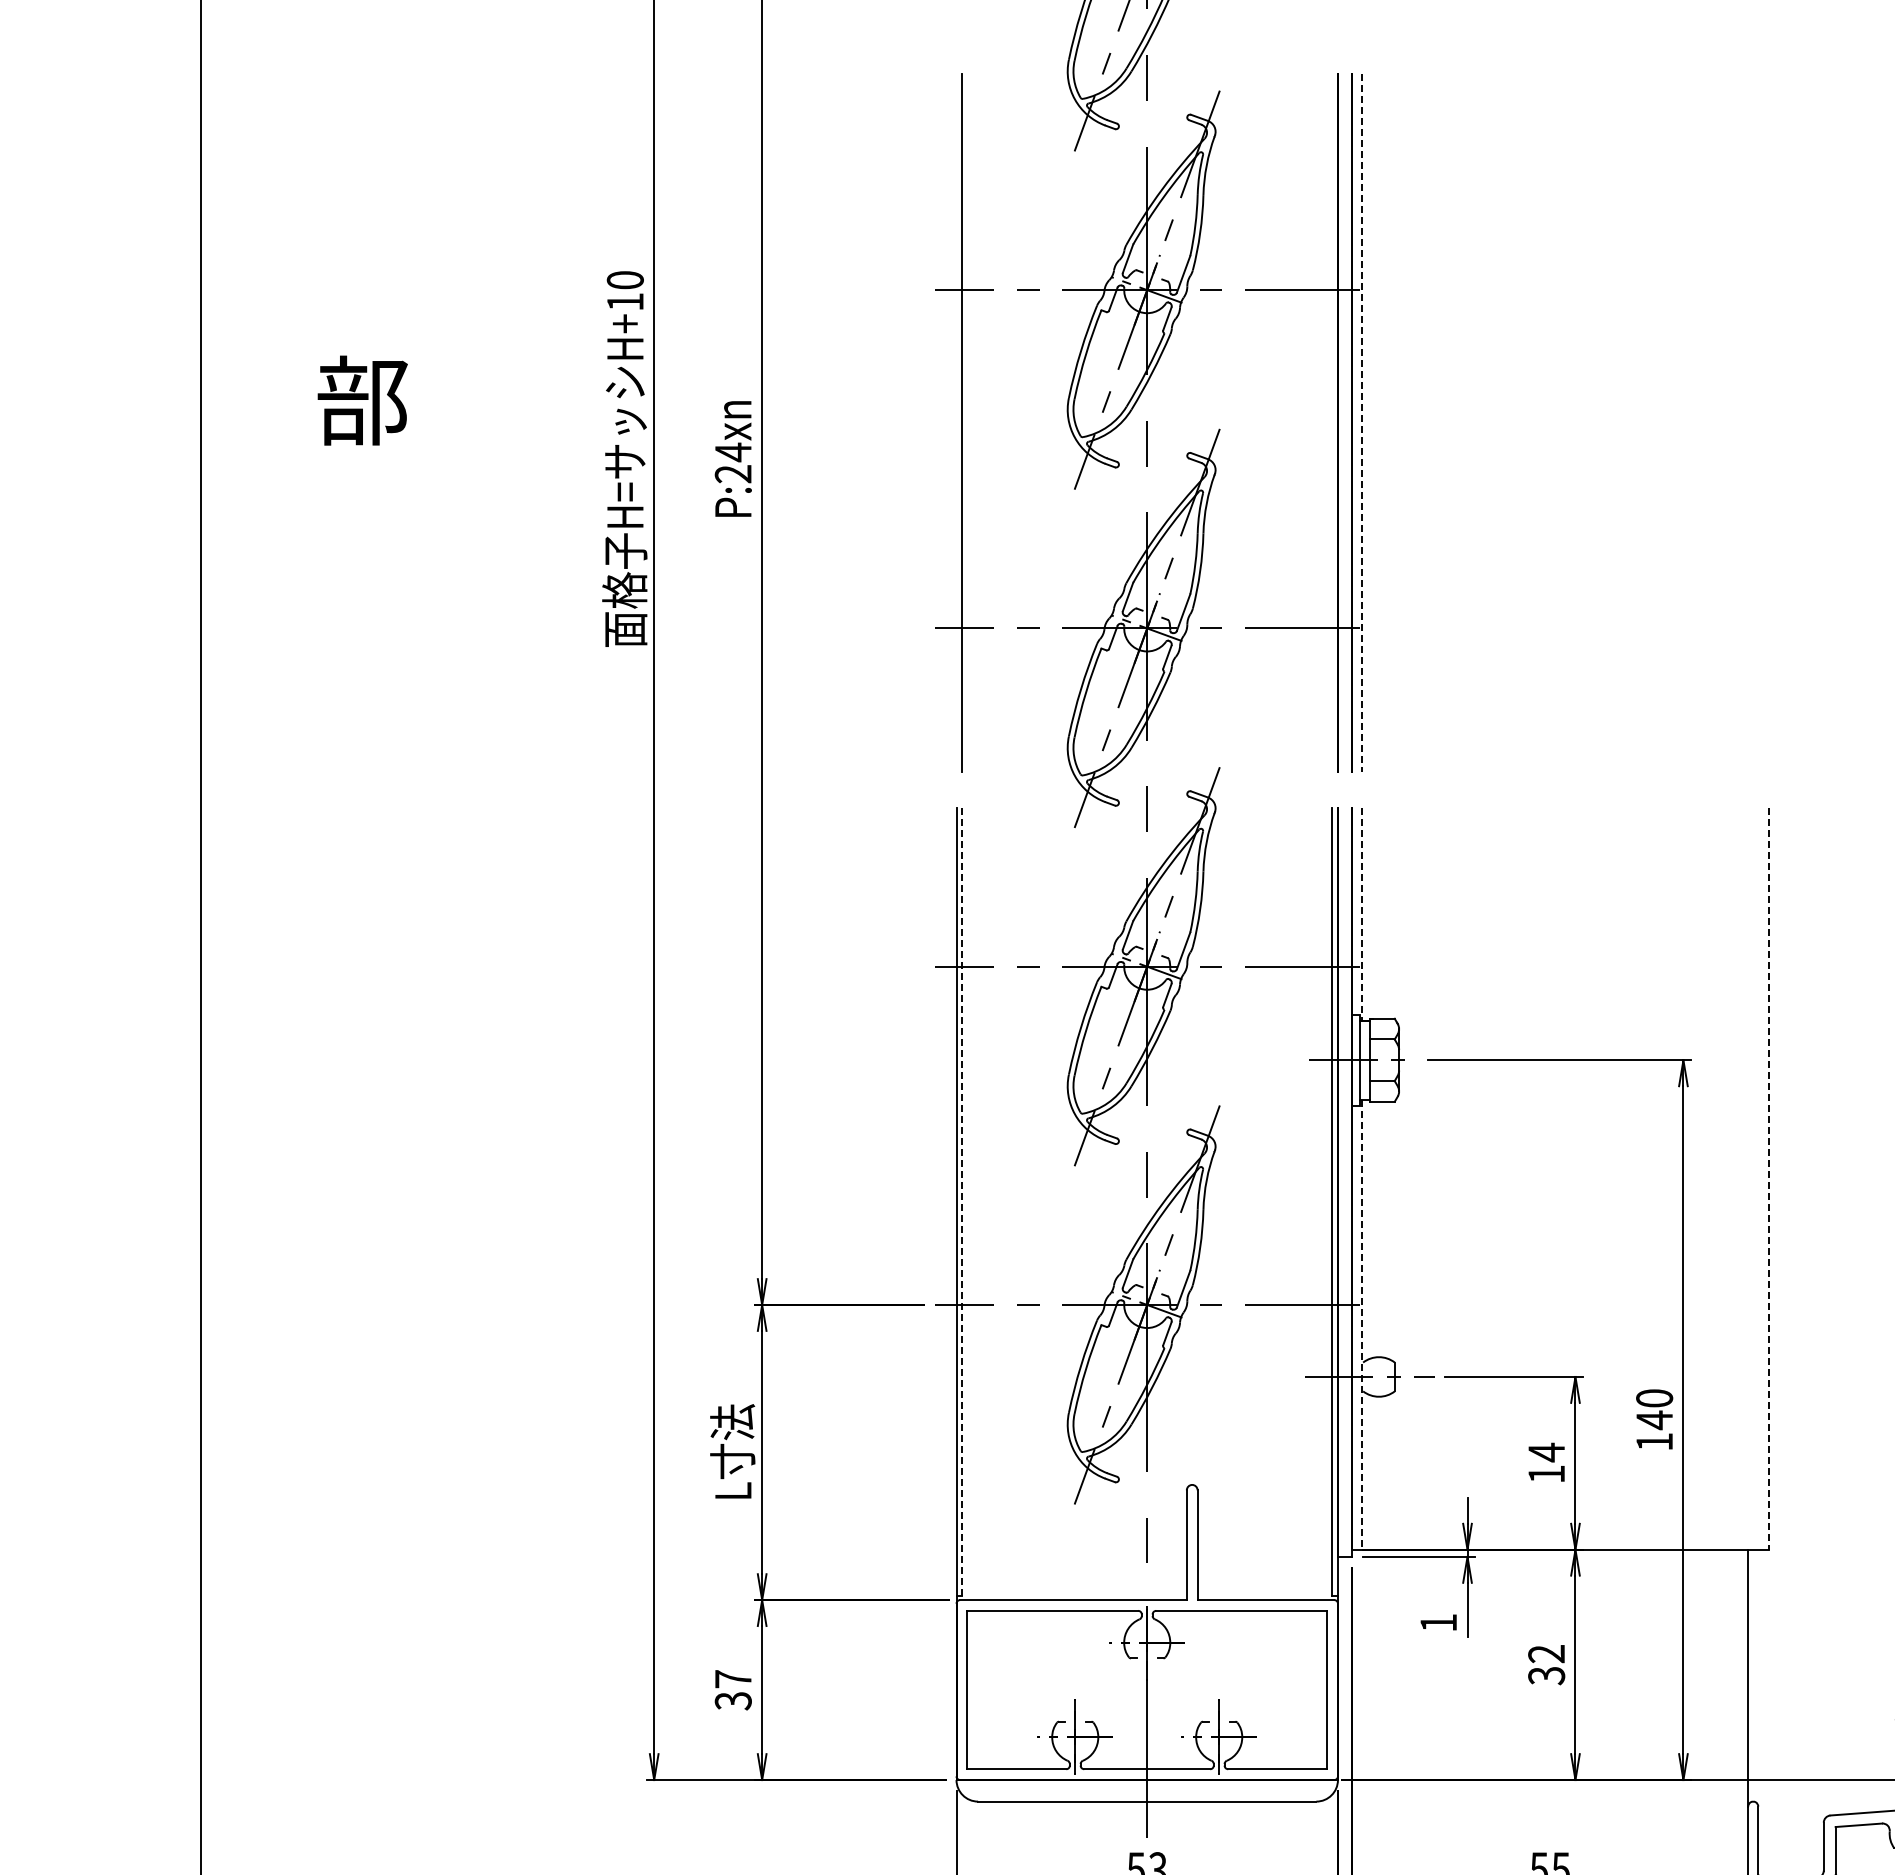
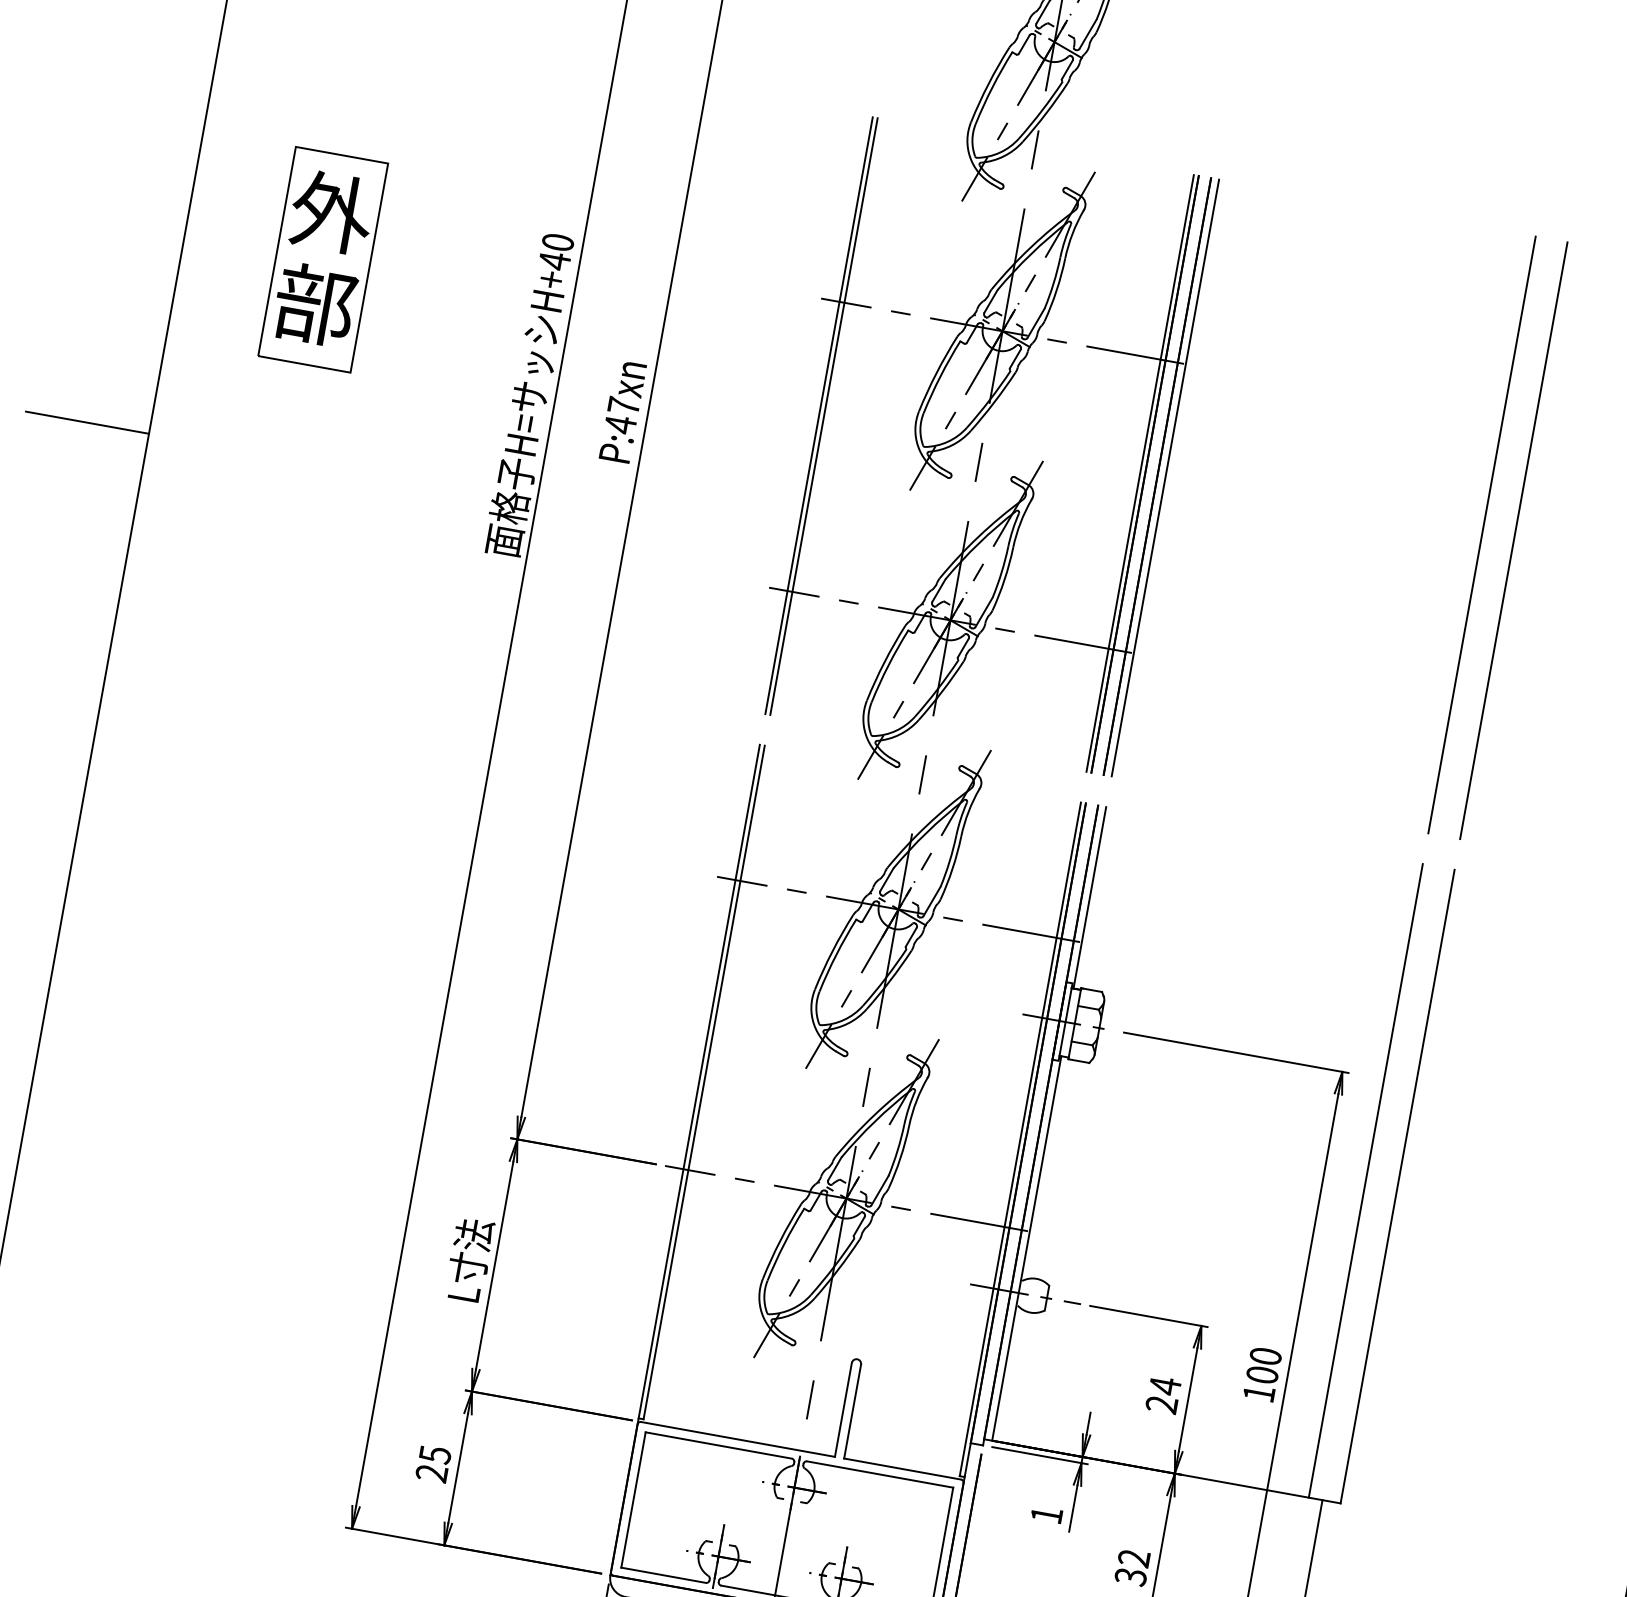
text: (625, 302) -> (554, 261), H+10 -> H+40
part: (362, 347) -> (323, 259), added
line: (1768, 422) -> (1513, 539), added
line: (956, 423) -> (819, 415), added
line: (1332, 423) -> (1140, 473), added
line: (1361, 423) -> (1165, 478), dashed -> solid
line: (1732, 423) -> (1482, 535), added
text: (732, 463) -> (621, 415), P:24xn -> P:47xn
line: (128, 580) -> (87, 422), added
line: (1361, 915) -> (1089, 898), dashed -> solid
line: (1732, 1178) -> (1366, 1180), added
line: (1769, 1179) -> (1397, 1187), dashed -> solid
line: (962, 1201) -> (704, 1081), dashed -> solid
line: (1361, 1324) -> (1026, 1248), dashed -> solid
text: (1654, 1420) -> (1262, 1375), 140 -> 100
text: (1546, 1474) -> (1161, 1404), 14 -> 24
text: (733, 1690) -> (433, 1464), 37 -> 25

